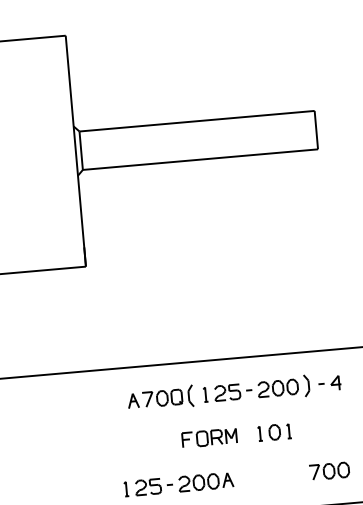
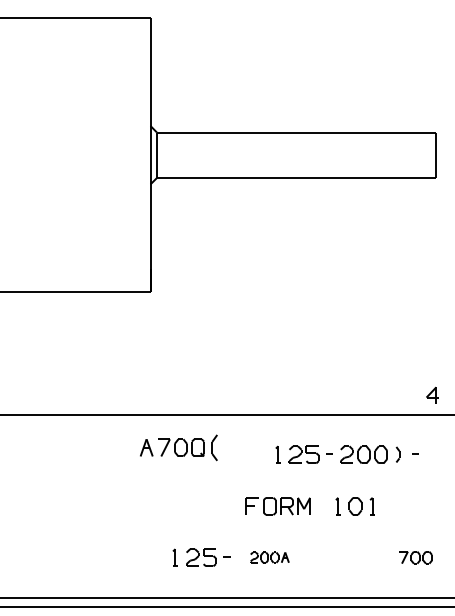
part: (335, 382) -> (432, 394), moved
part: (306, 385) -> (397, 454), size x0.6
part: (160, 398) -> (178, 447), moved
part: (329, 471) -> (415, 557), size x0.7
part: (205, 481) -> (269, 557), size x0.6

